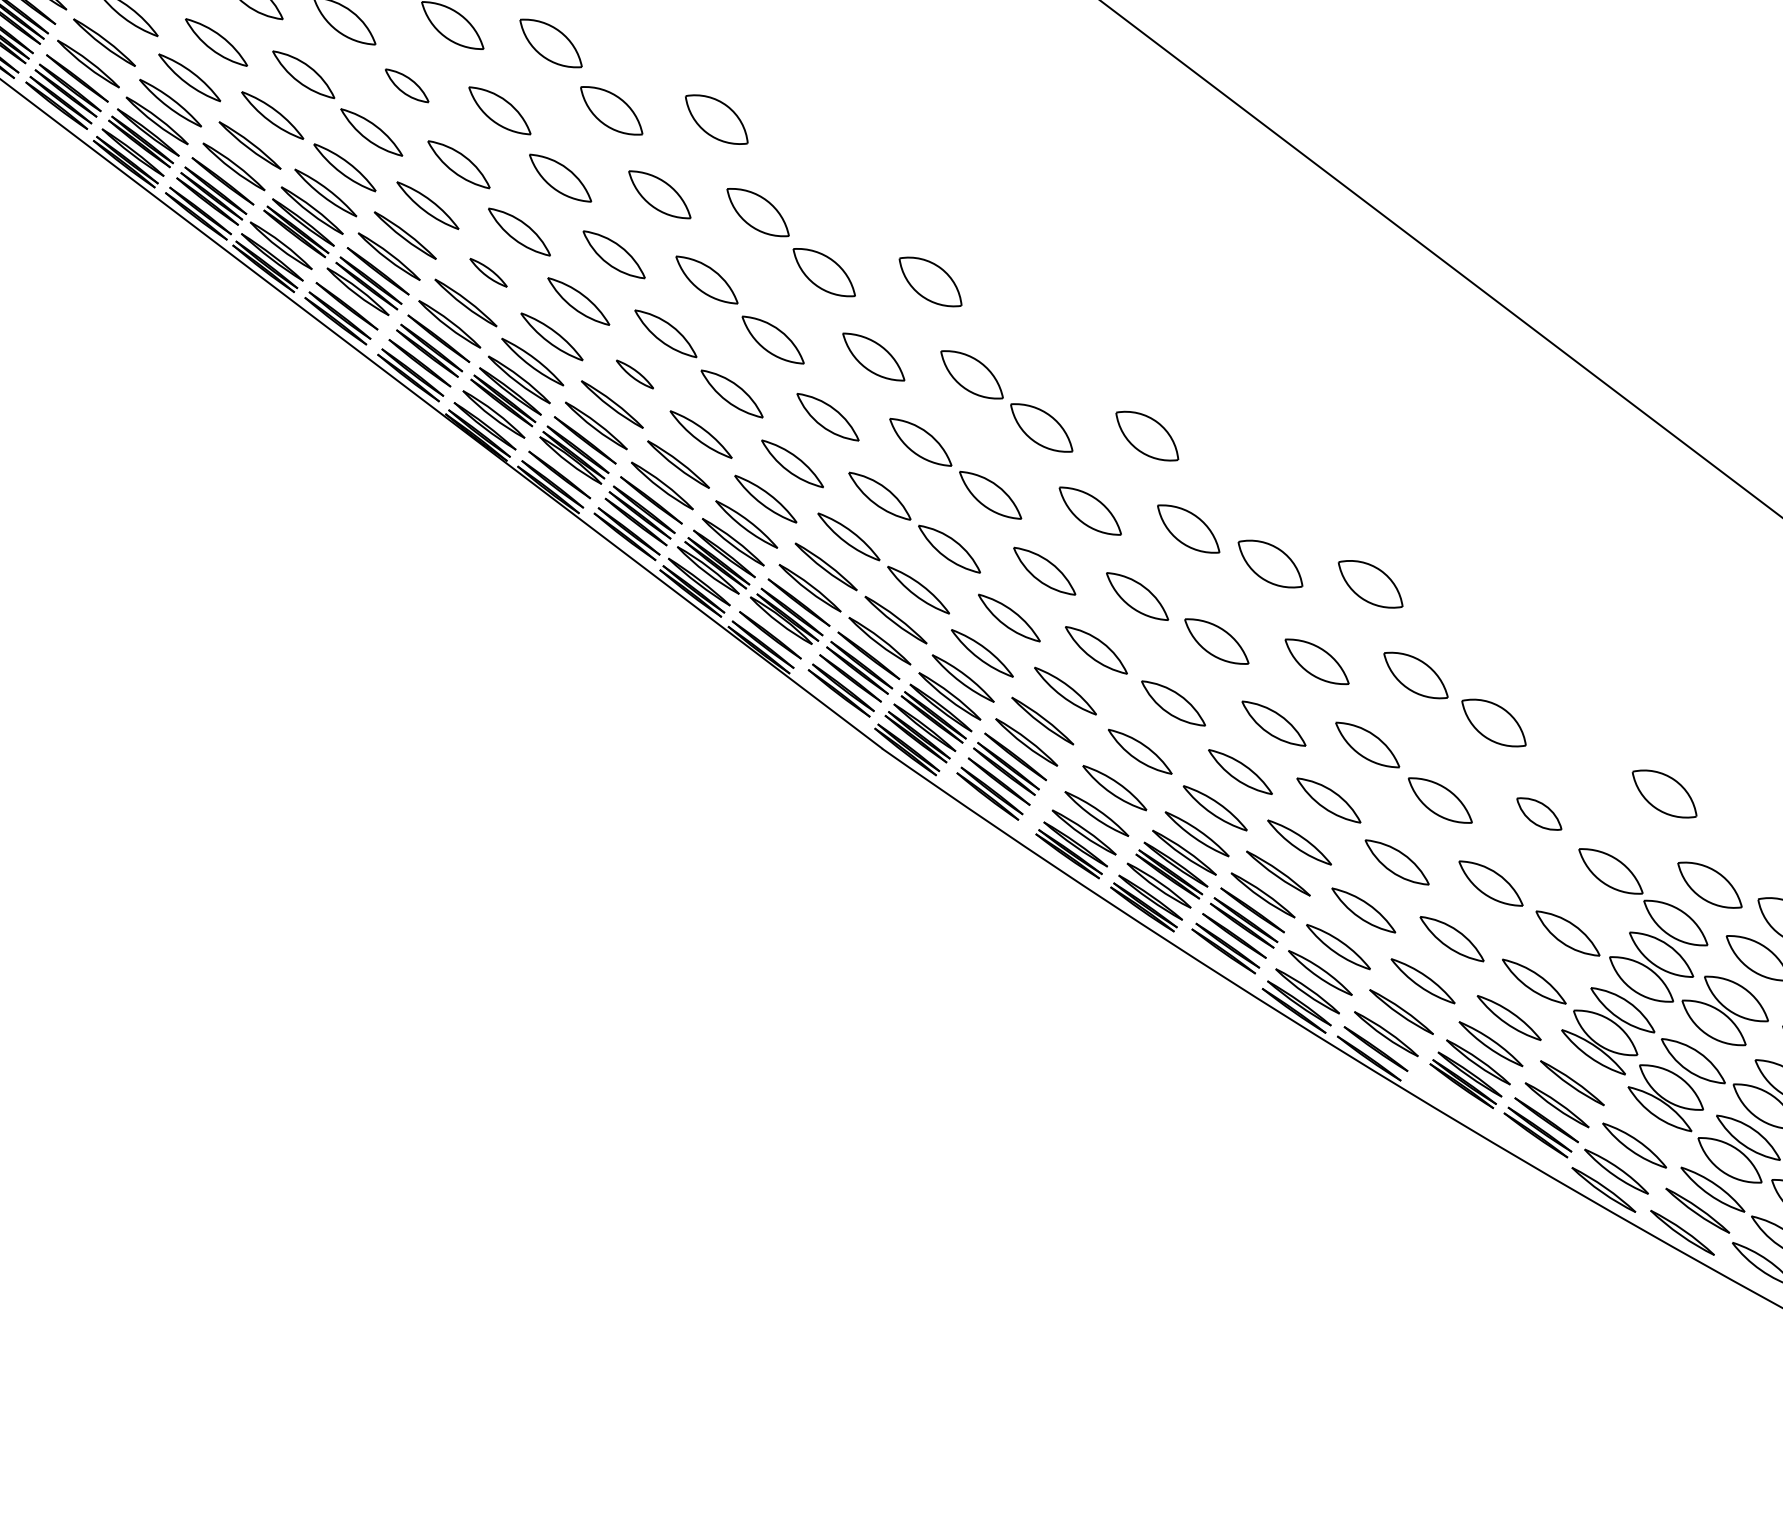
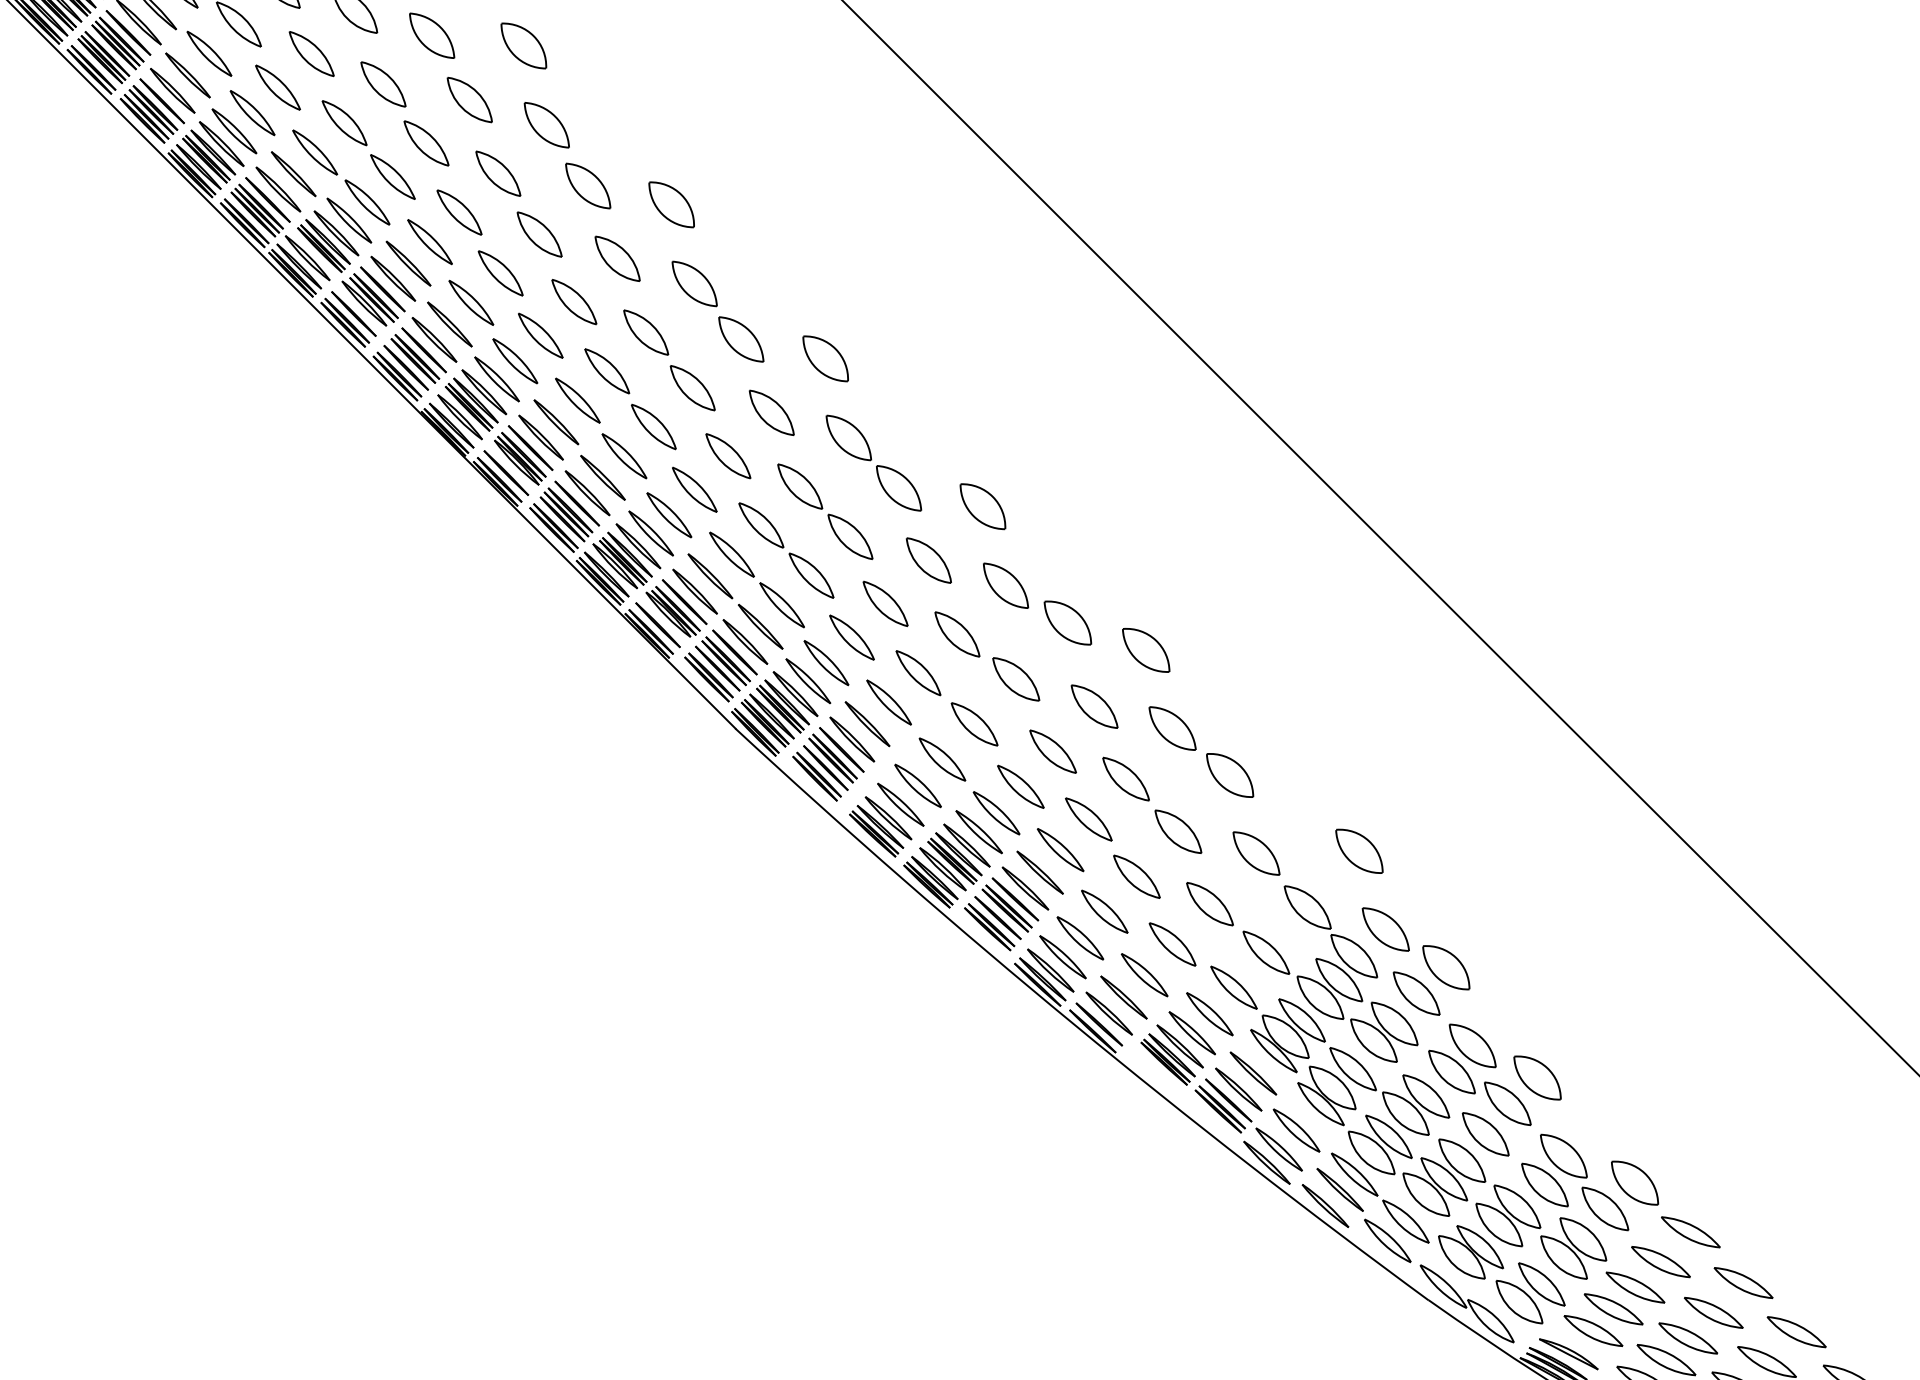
part: (407, 85) -> (426, 143), size x1.43
part: (488, 272) -> (471, 302), size x1.67
part: (634, 374) -> (577, 400), size x1.67
part: (1539, 813) -> (1256, 853), size x1.43

